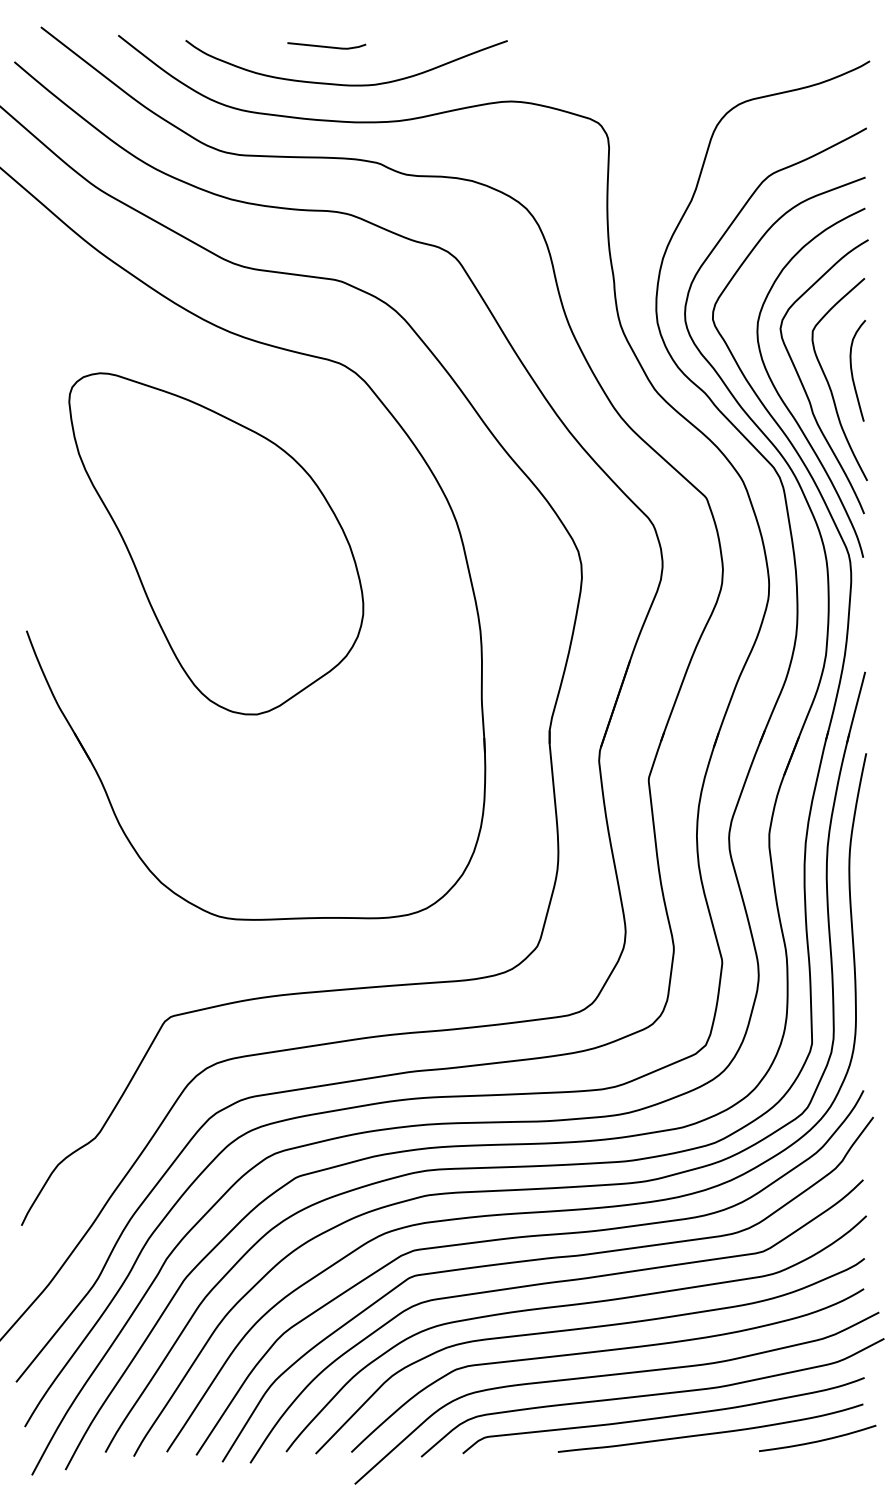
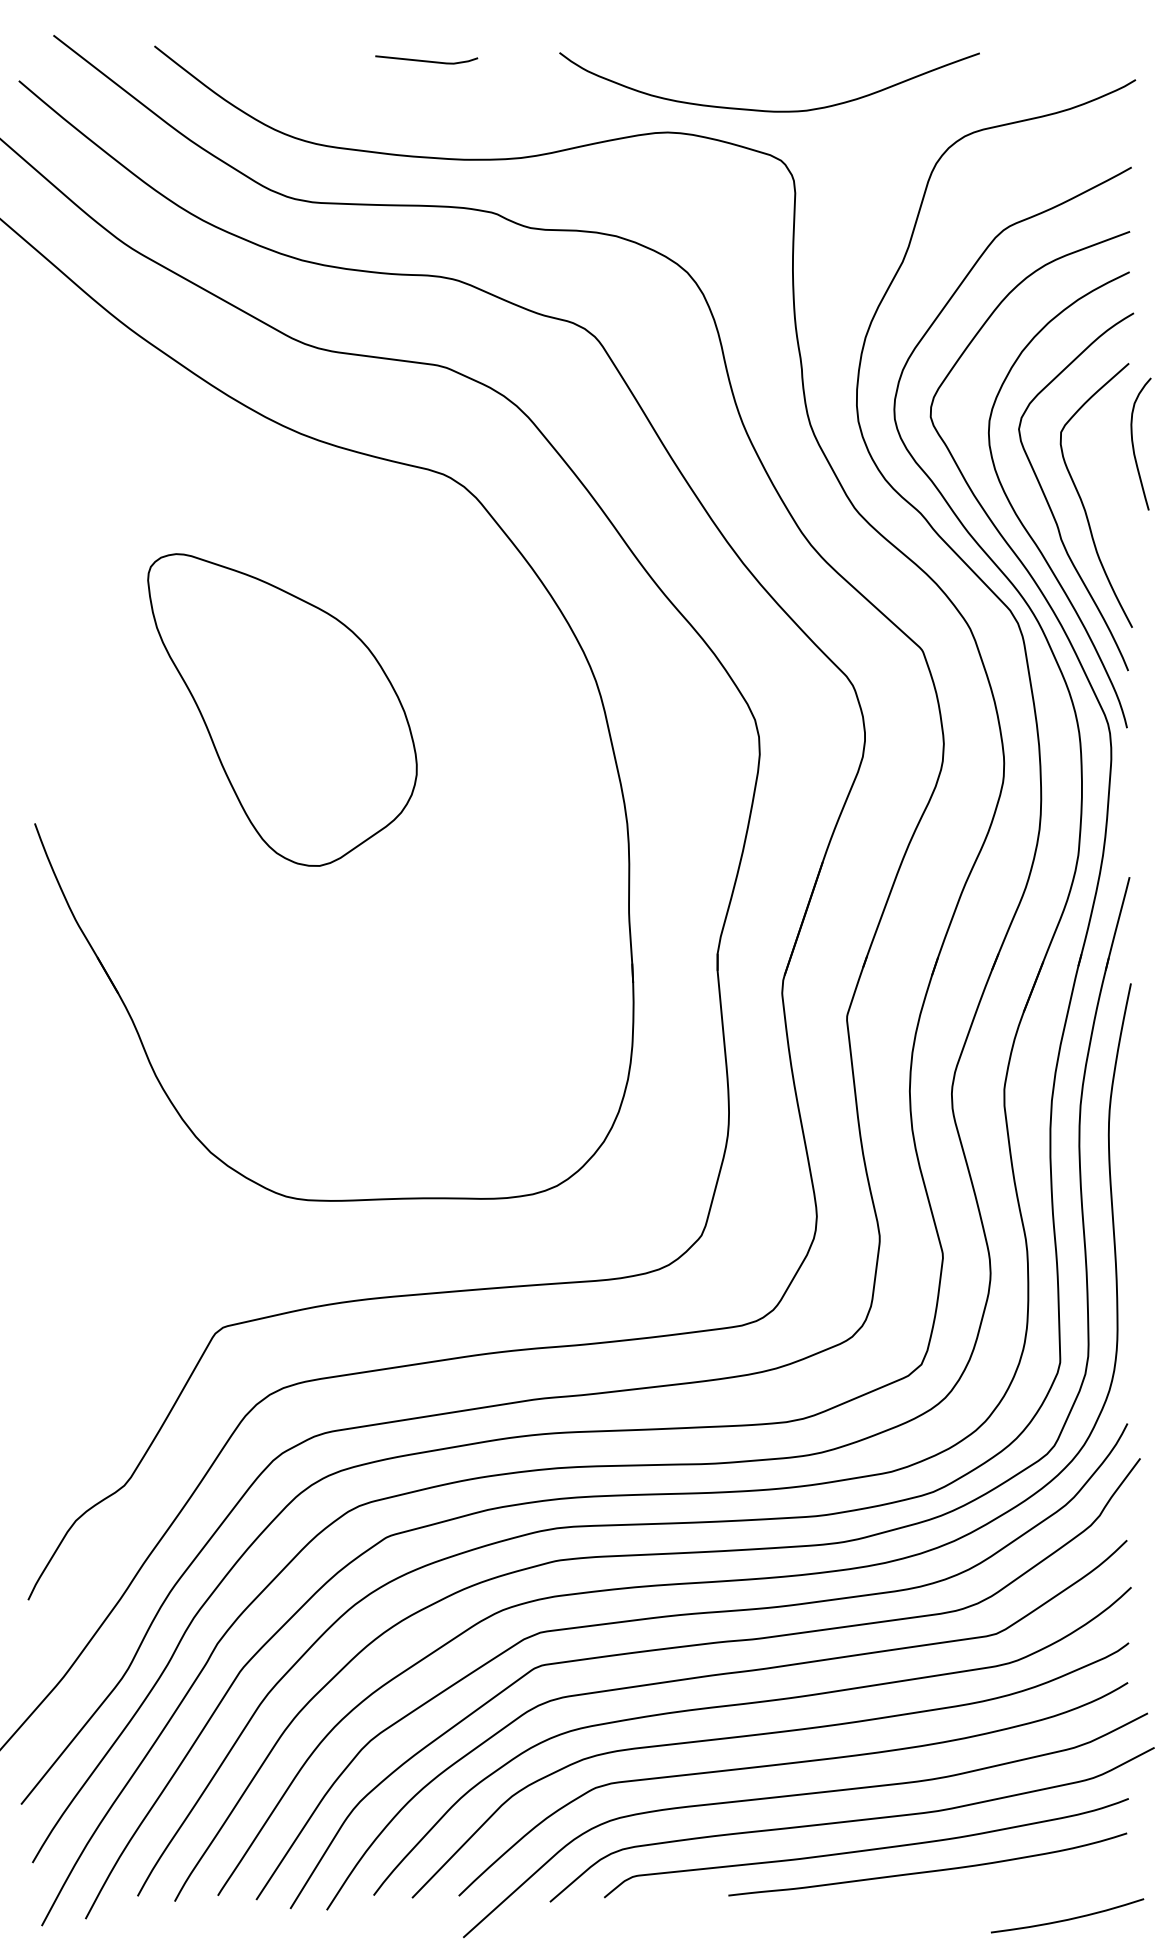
curve: (346, 84) -> (769, 110), moved
curve: (852, 370) -> (1133, 443), moved
part: (216, 543) -> (282, 709), size x0.7
curve: (818, 1440) -> (1068, 1918), moved

